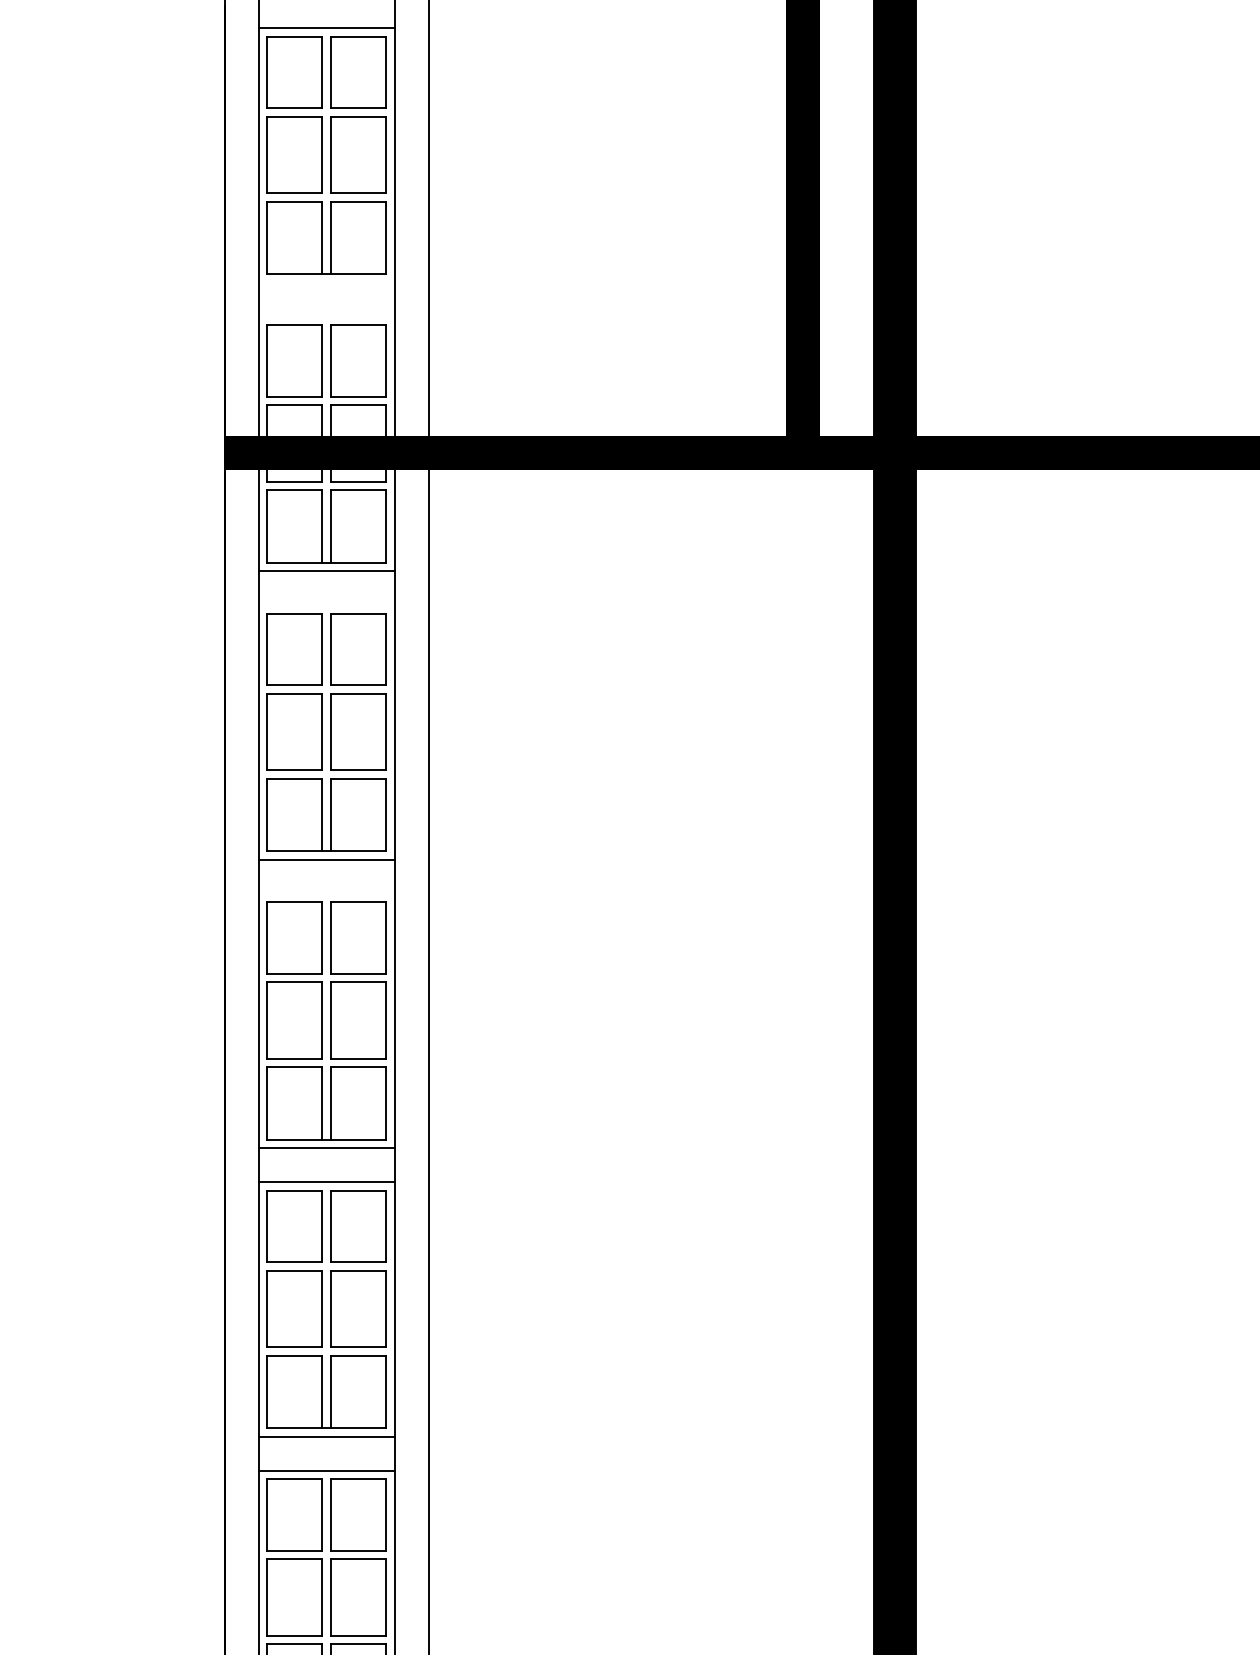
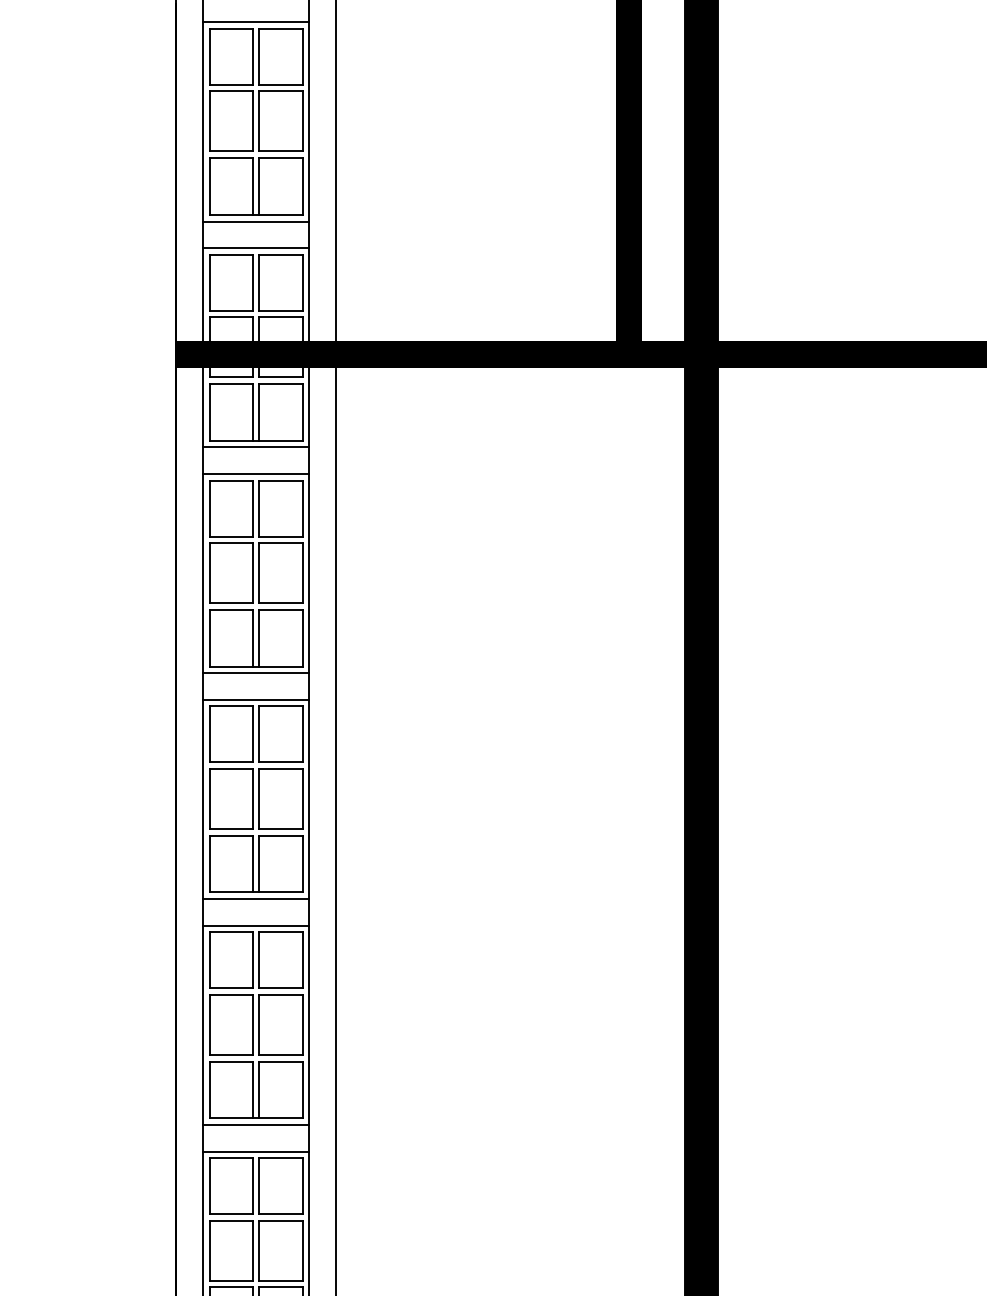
line: (326, 282) -> (255, 221), added
line: (326, 317) -> (255, 248), added
line: (326, 604) -> (255, 473), added
line: (326, 893) -> (255, 699), added

